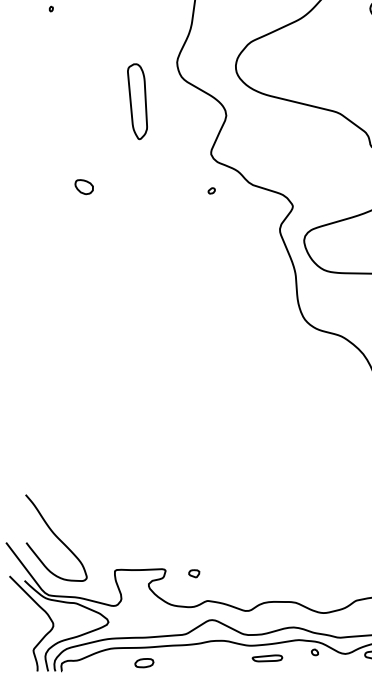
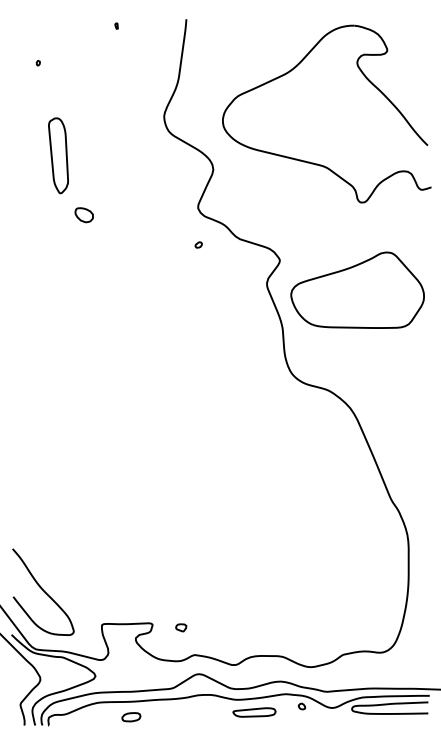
part: (137, 101) -> (58, 155), moved
part: (83, 187) -> (83, 215), moved
part: (267, 658) -> (254, 712), size x1.43

